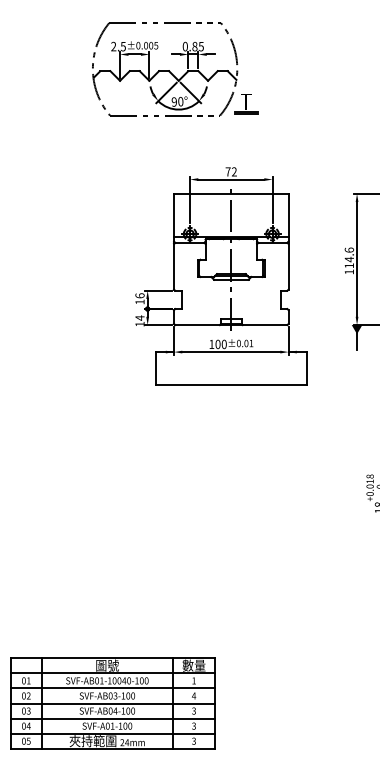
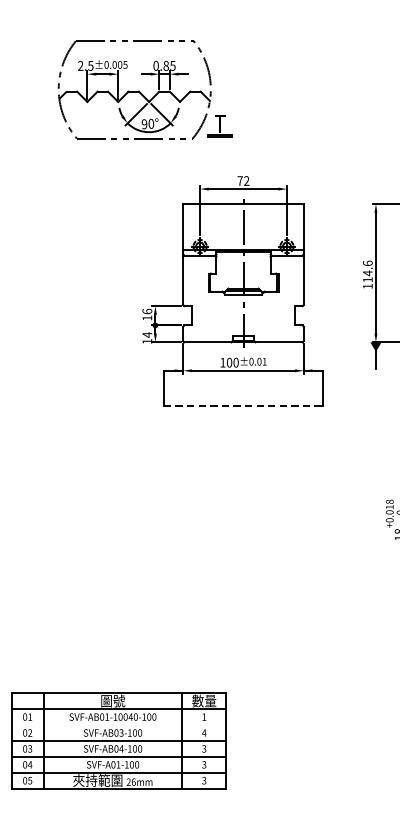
part: (175, 69) -> (145, 89), moved
line: (231, 385) -> (243, 405), solid -> dashed
line: (113, 688) -> (119, 725), removed
text: (127, 742) -> (134, 782), 24mm -> 26mm

